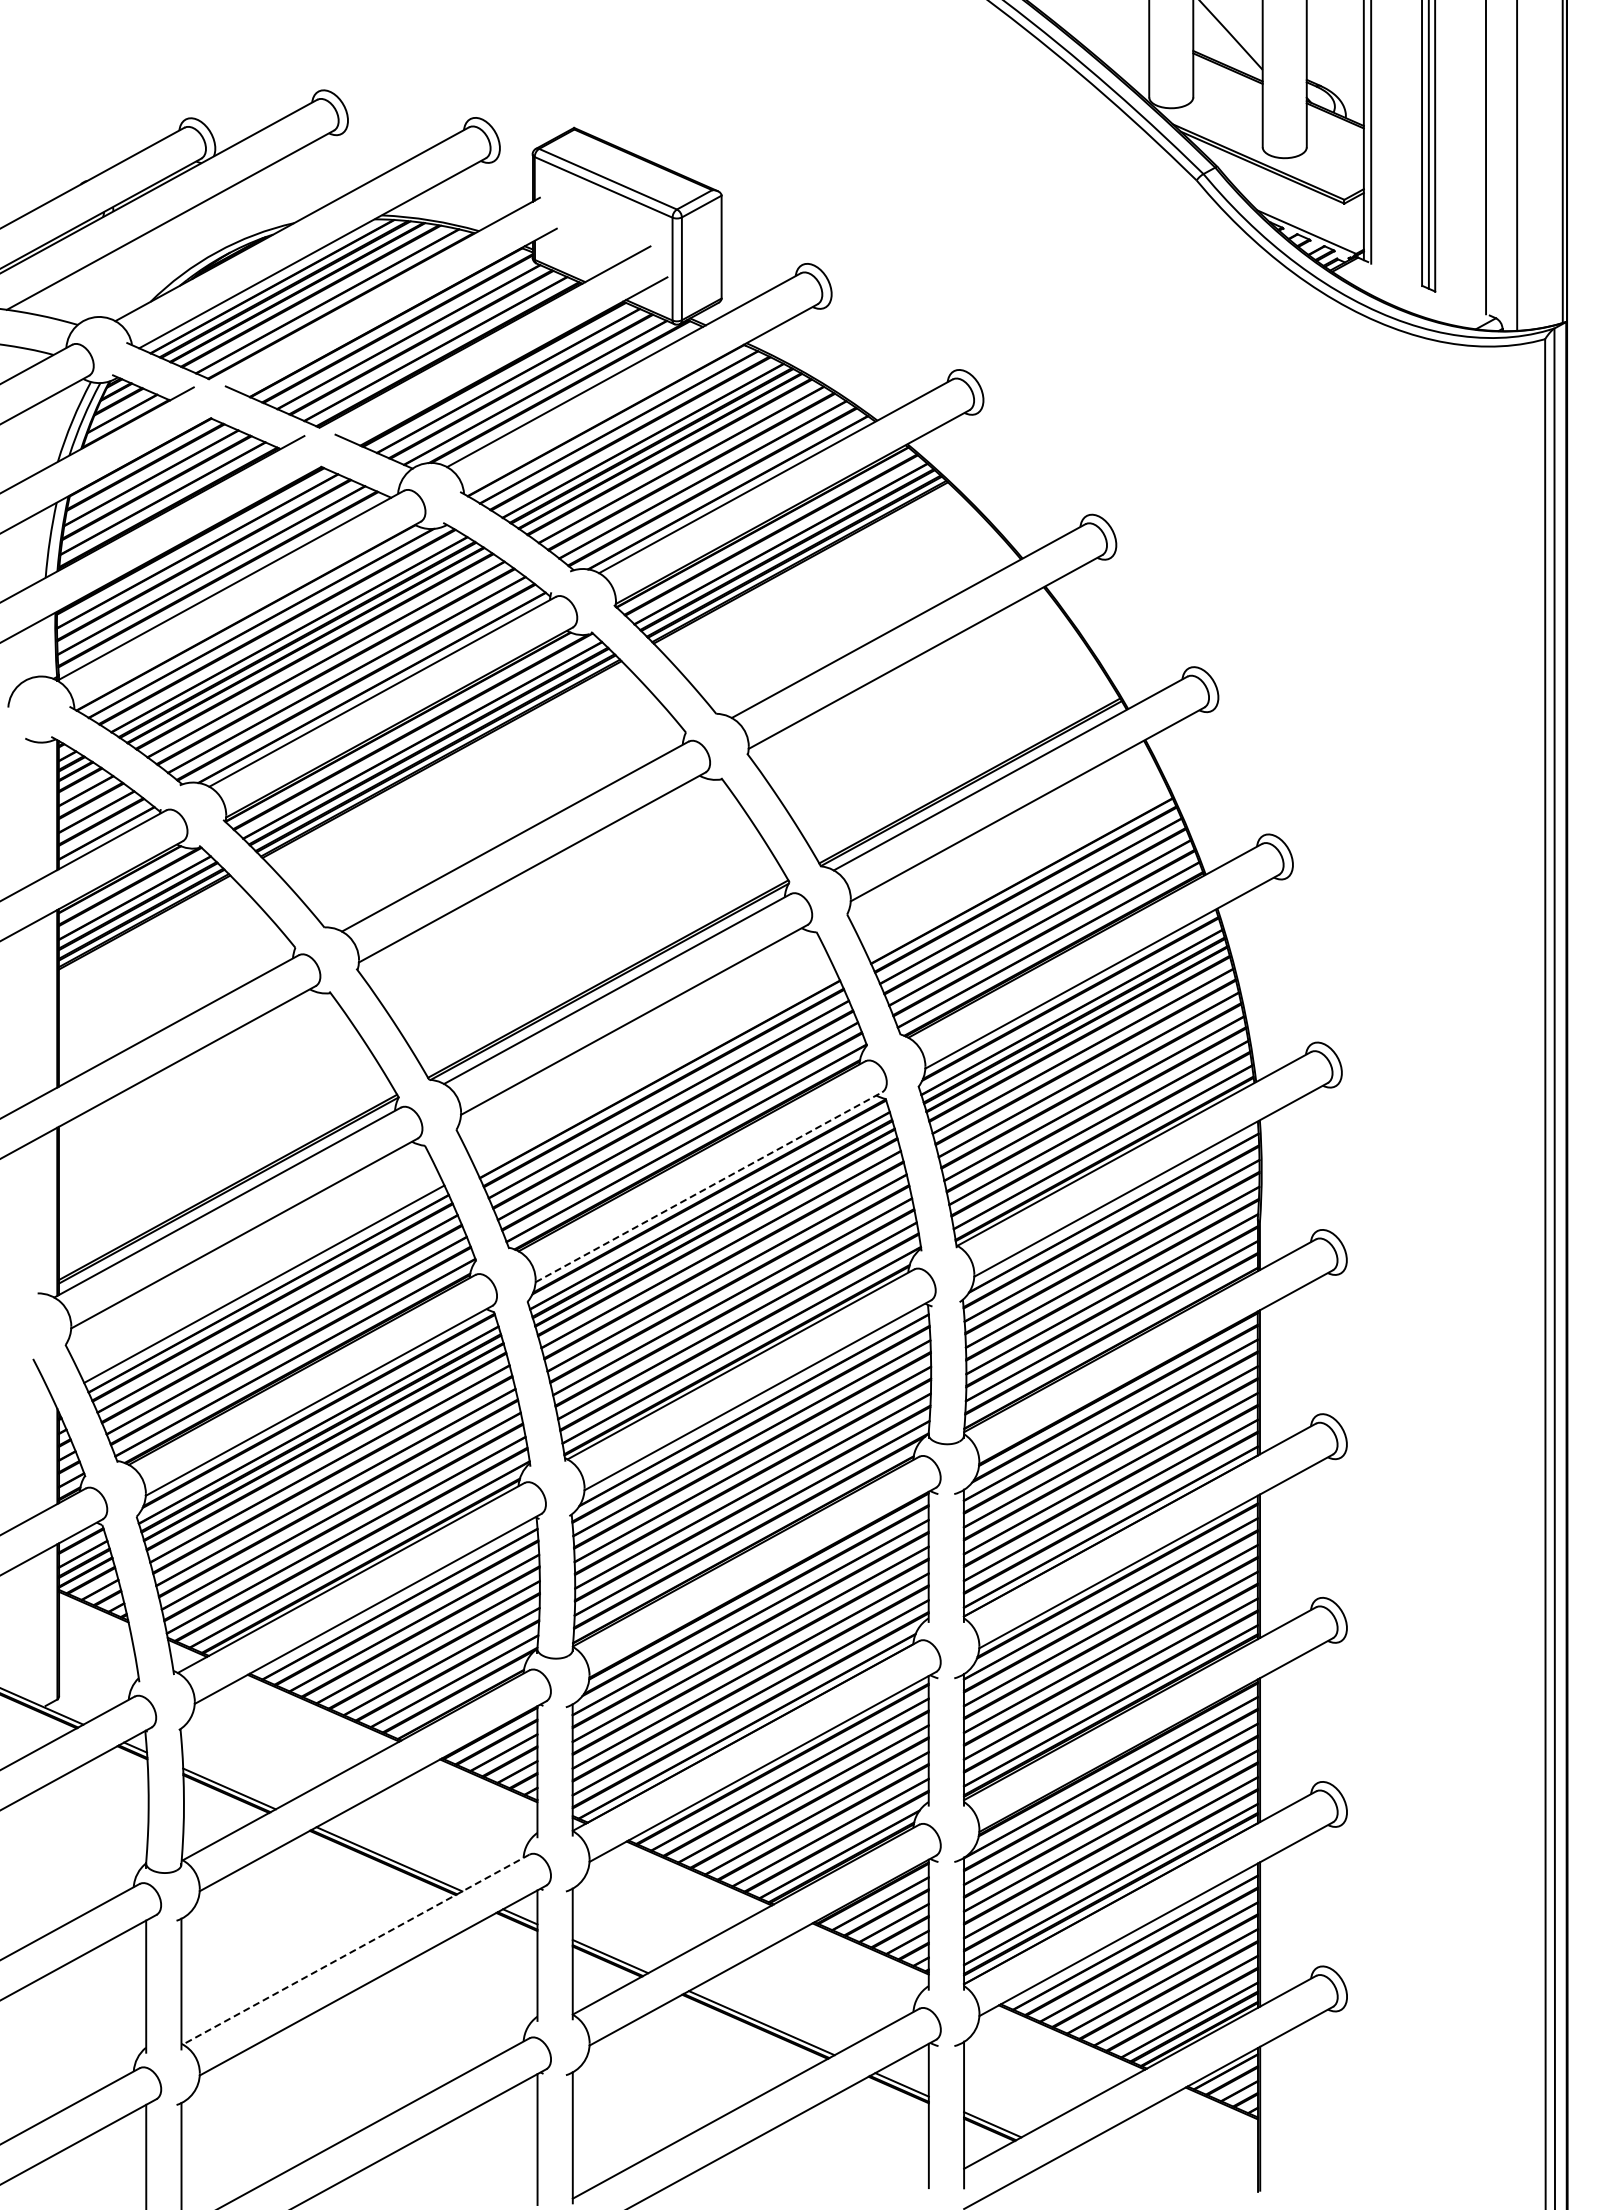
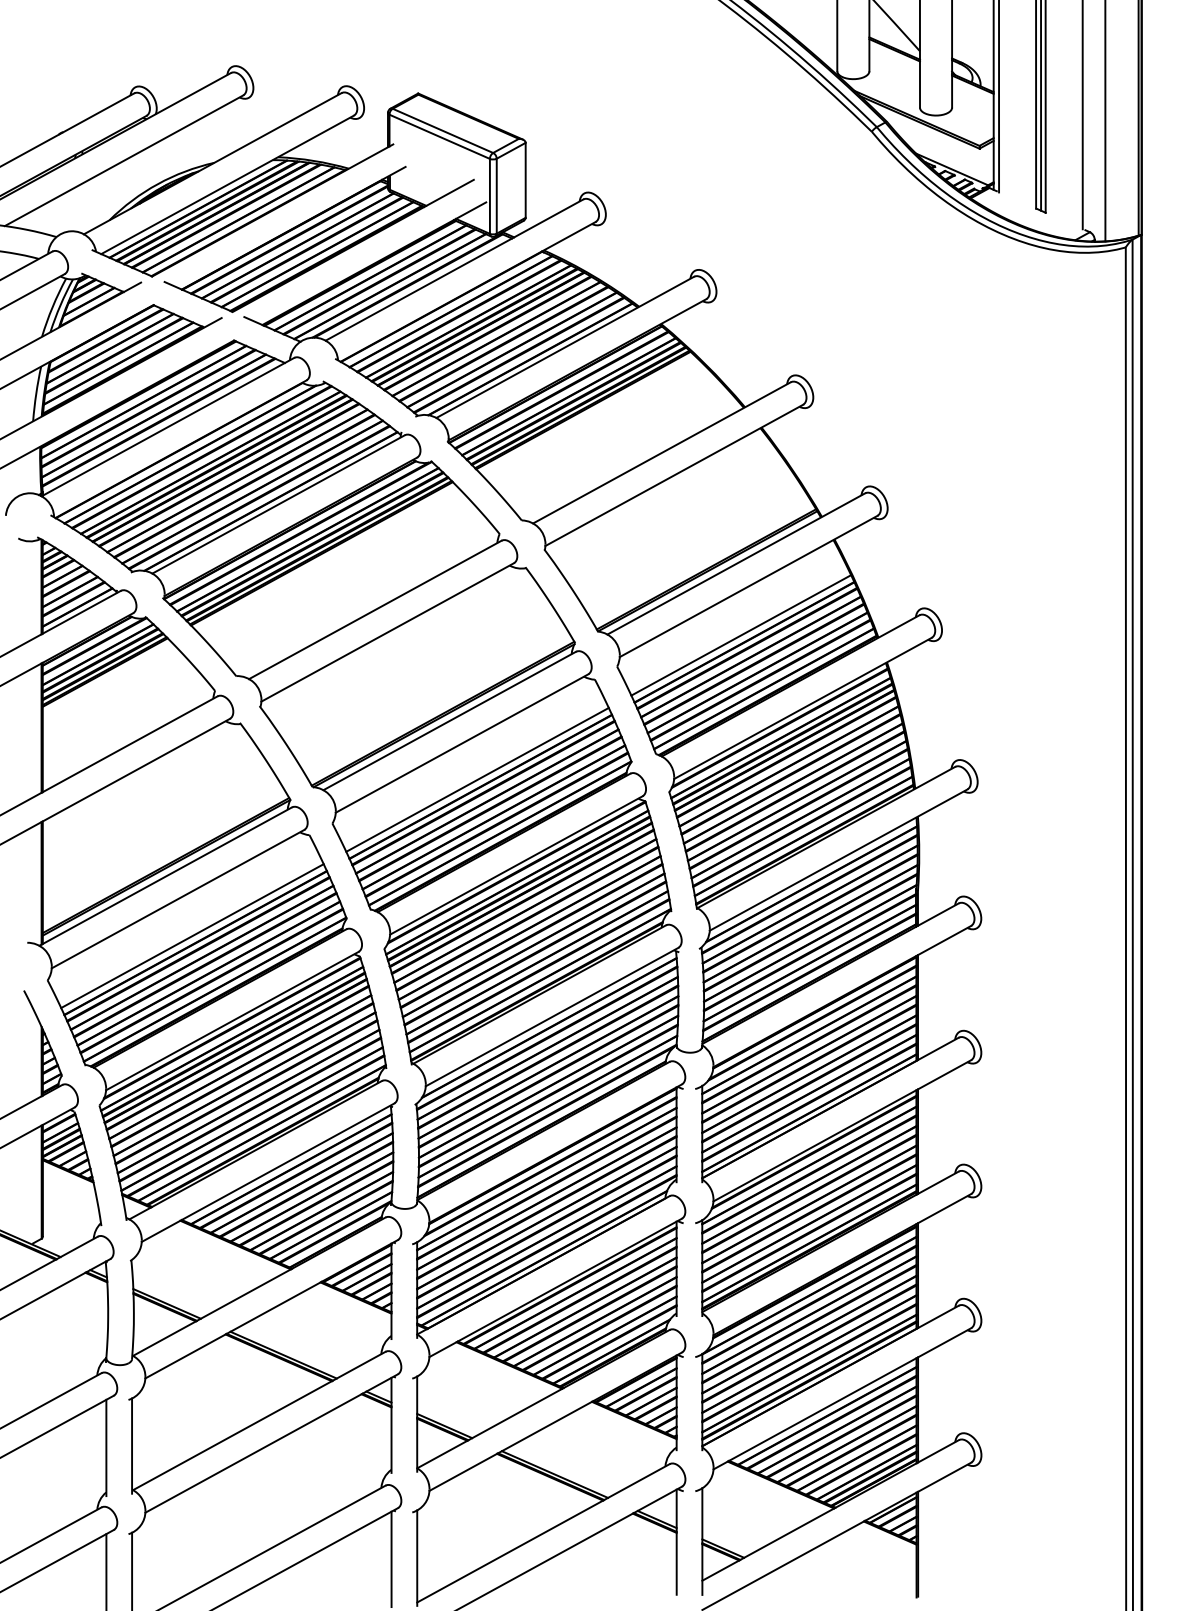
line: (1017, 871) -> (741, 635), added
line: (655, 1069) -> (477, 779), added
line: (708, 1187) -> (516, 865), dashed -> solid
line: (356, 1949) -> (259, 1420), dashed -> solid

